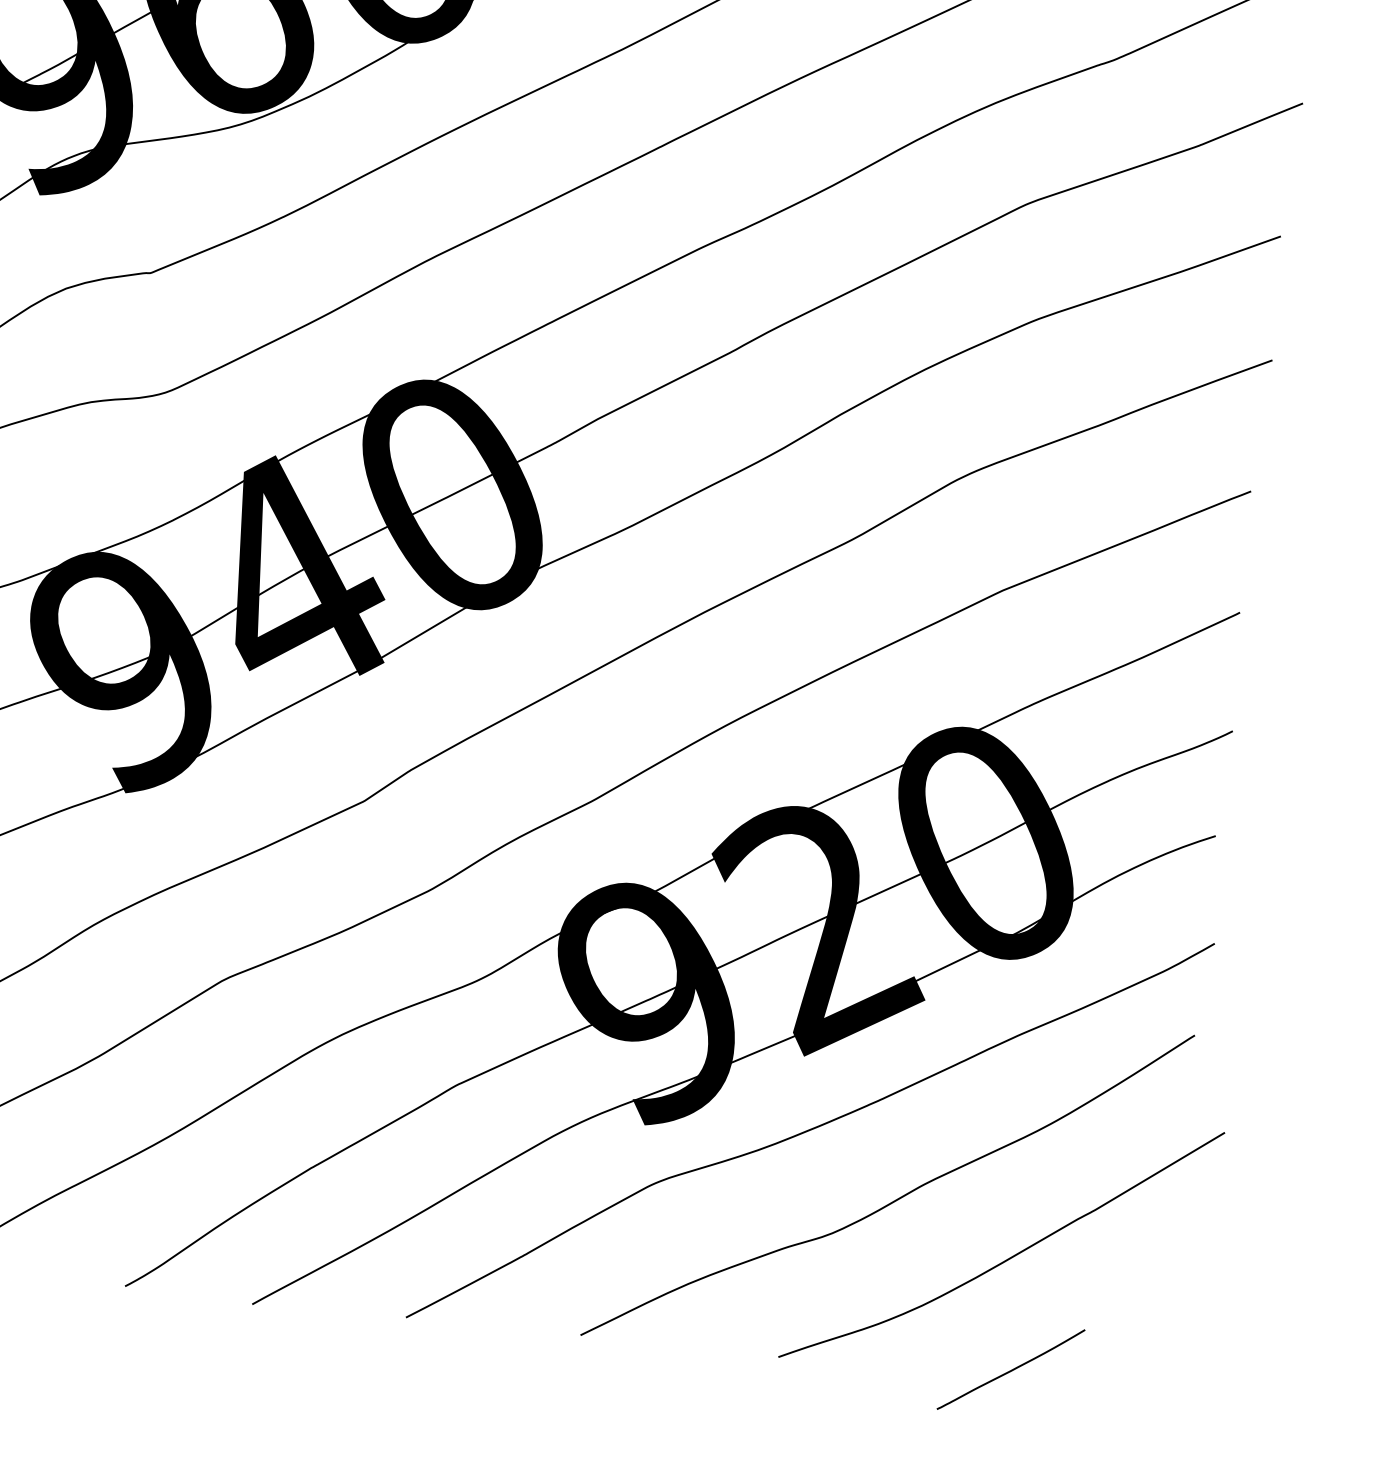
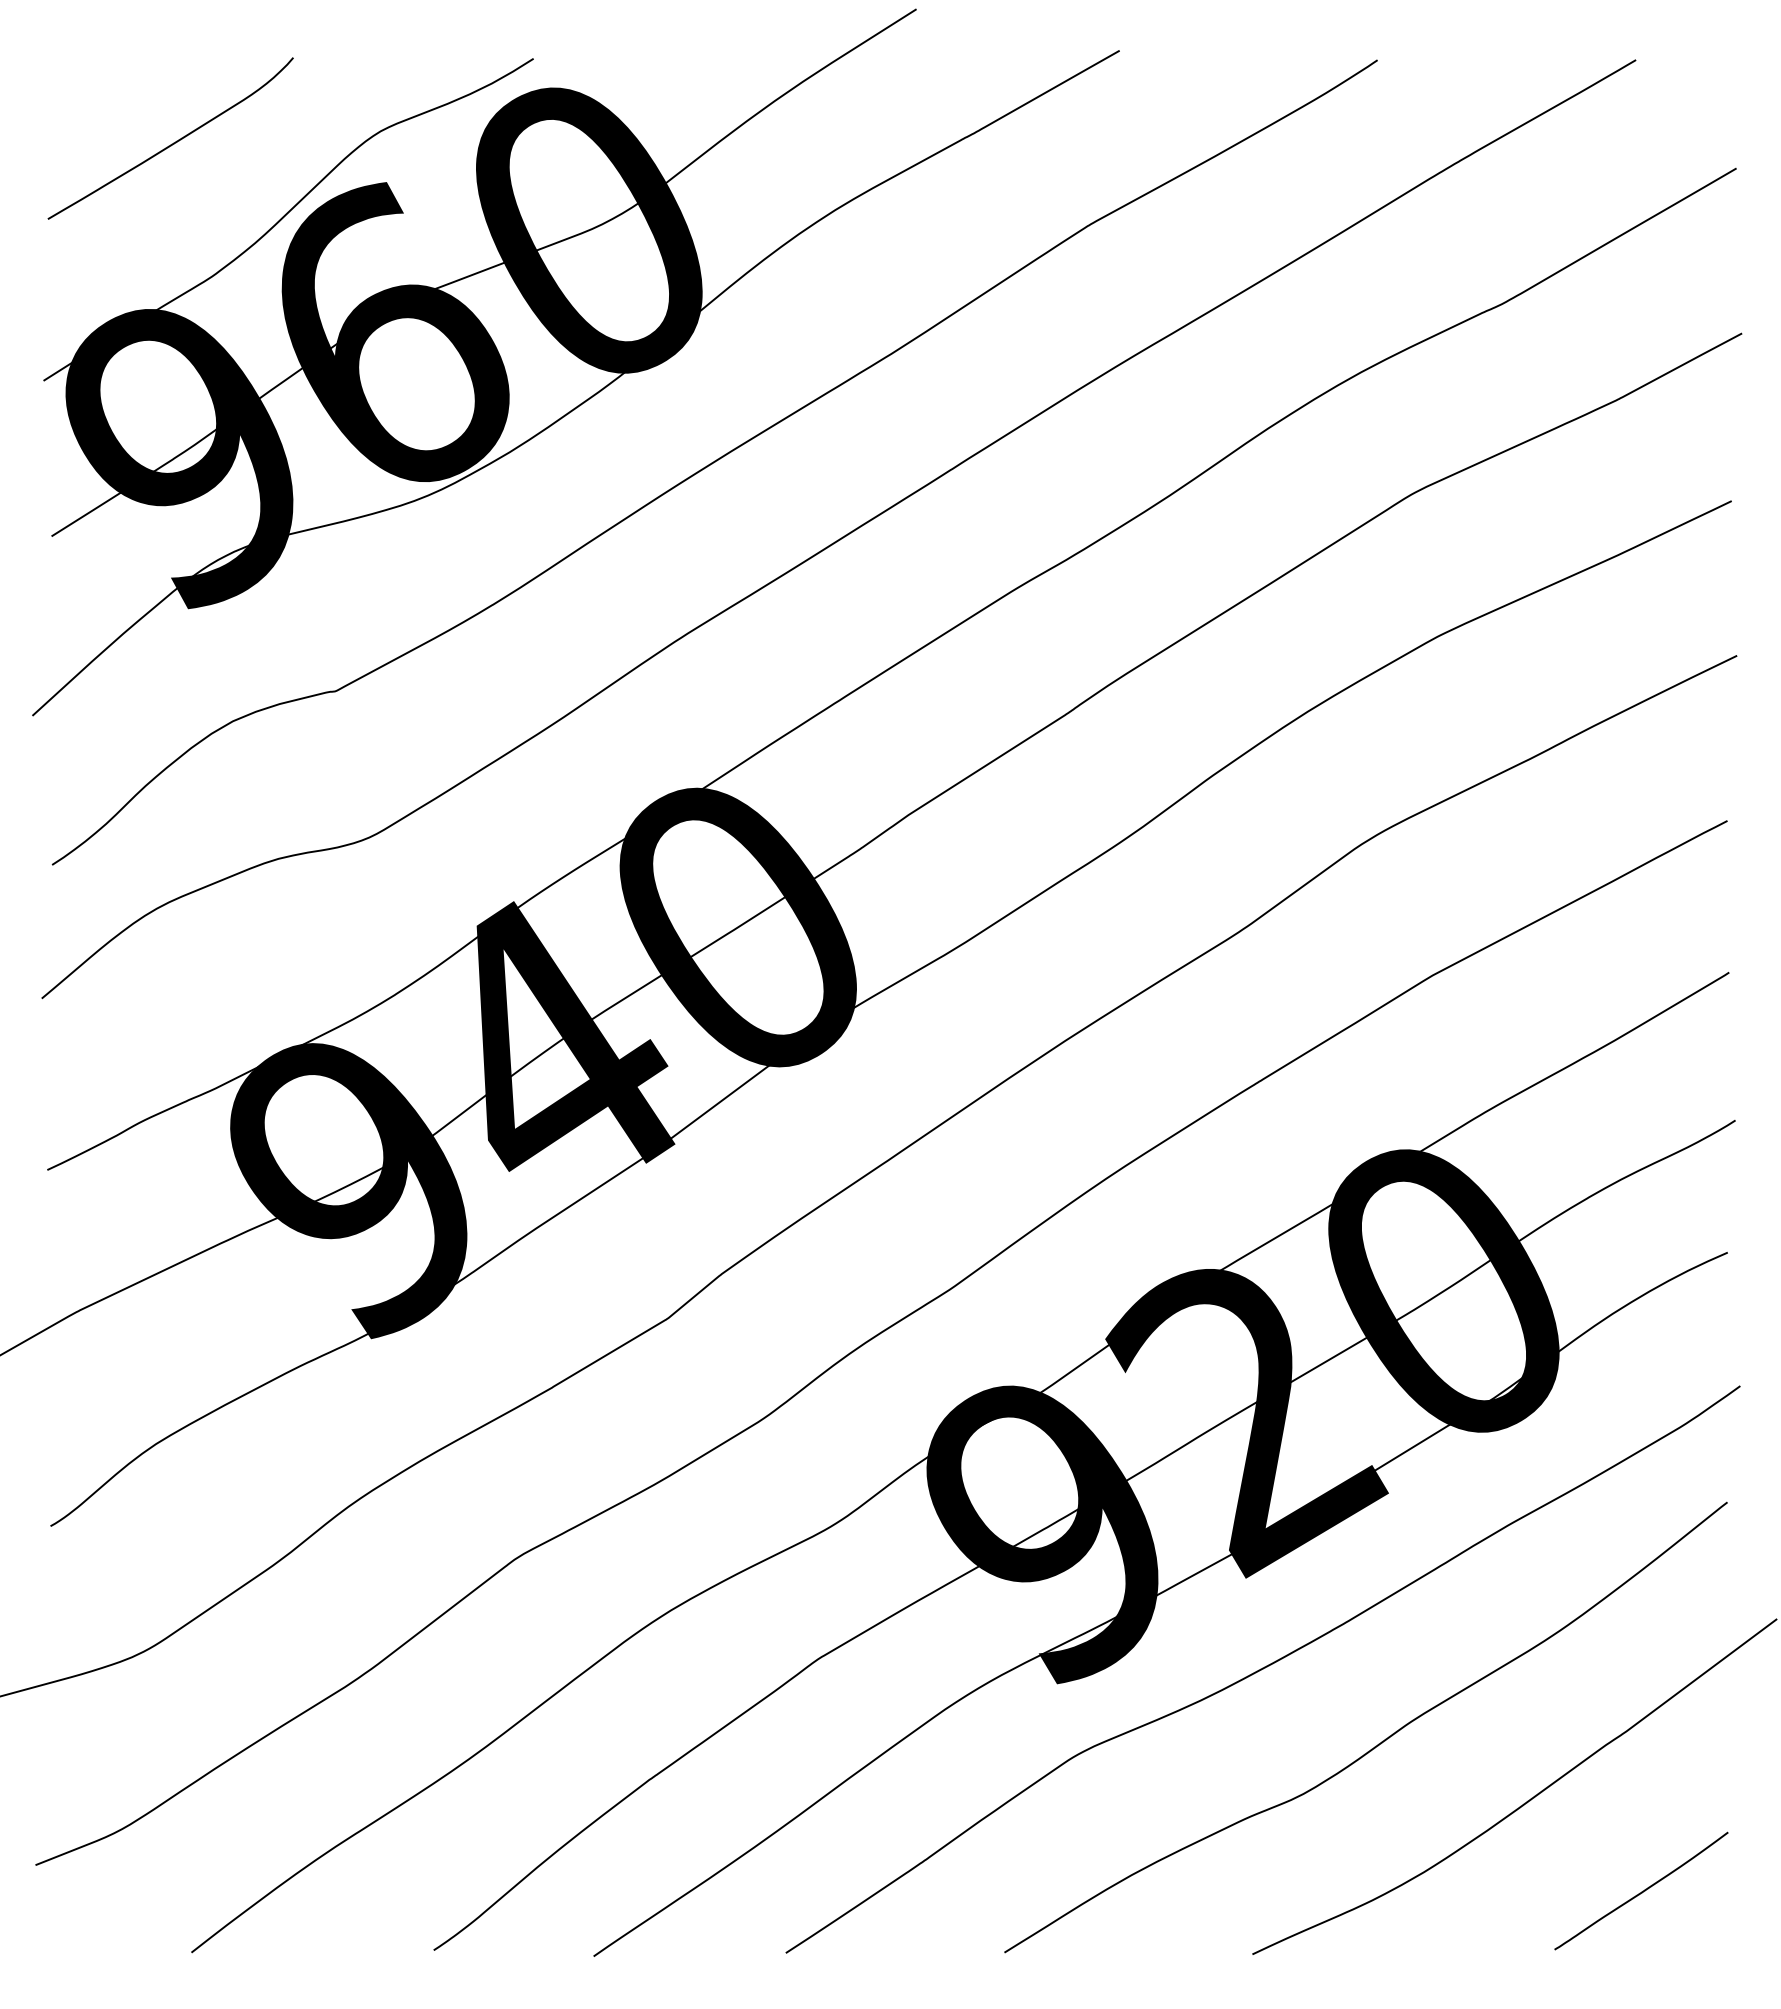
curve: (1011, 1369) -> (1641, 1891), moved

